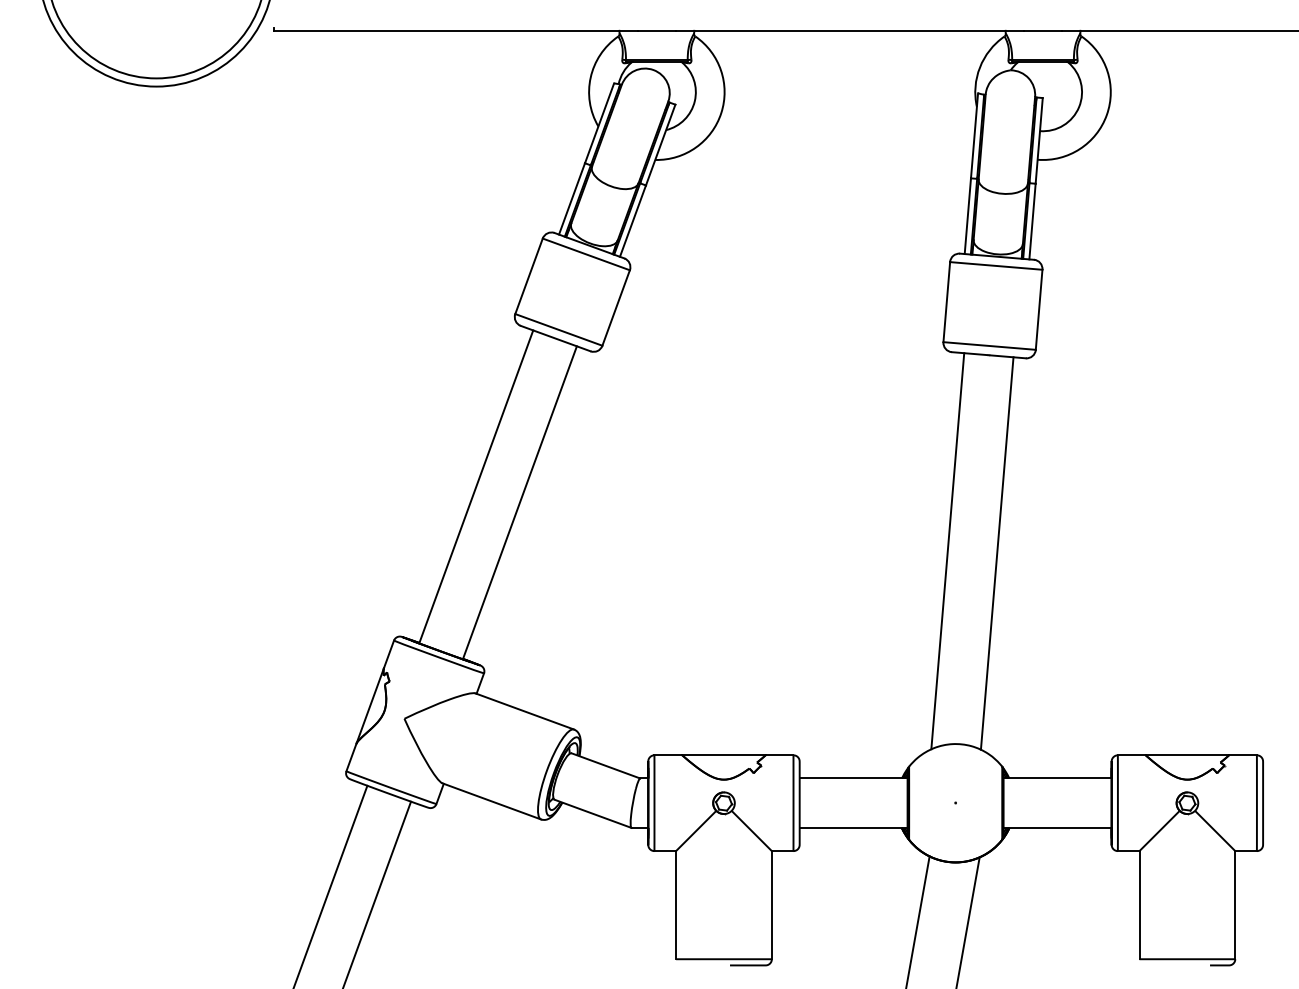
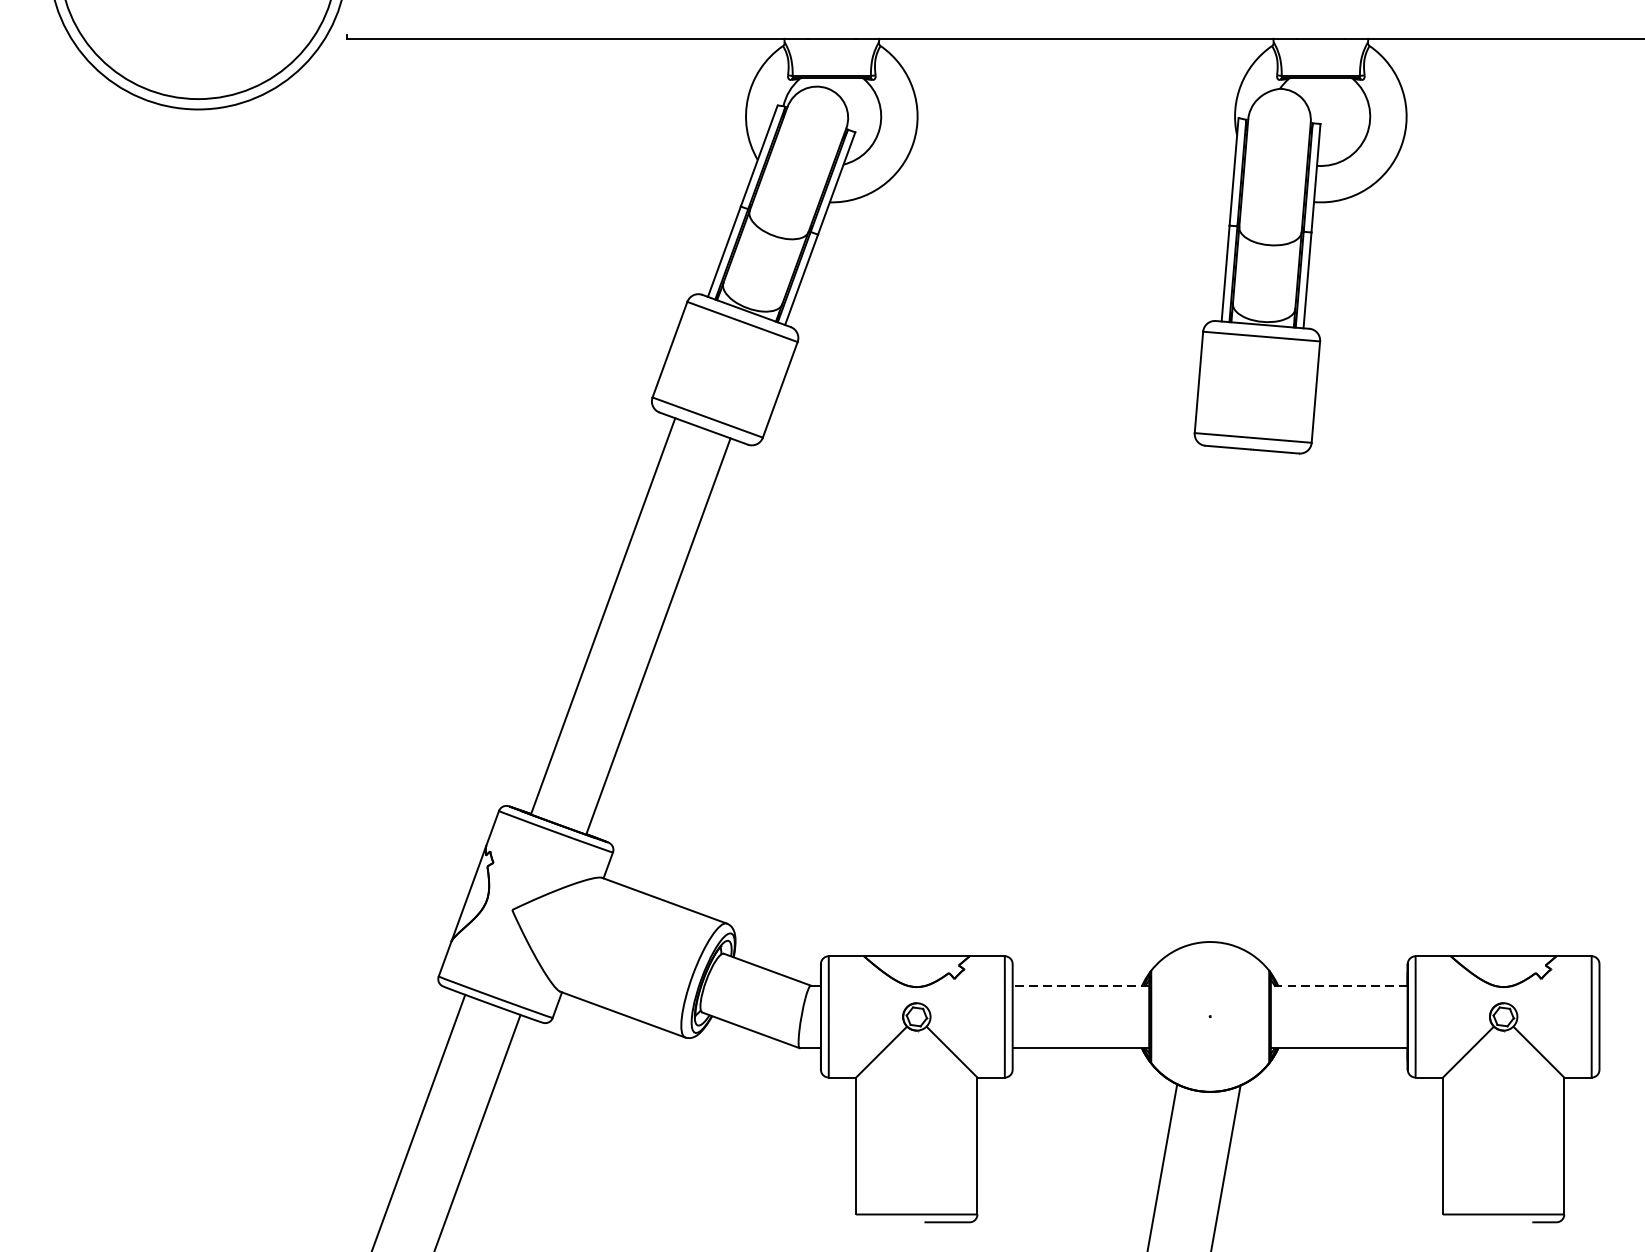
line: (947, 551) -> (1199, 698), removed
line: (996, 553) -> (1261, 700), removed
line: (853, 778) -> (1080, 985), solid -> dashed
line: (1057, 778) -> (1339, 985), solid -> dashed

